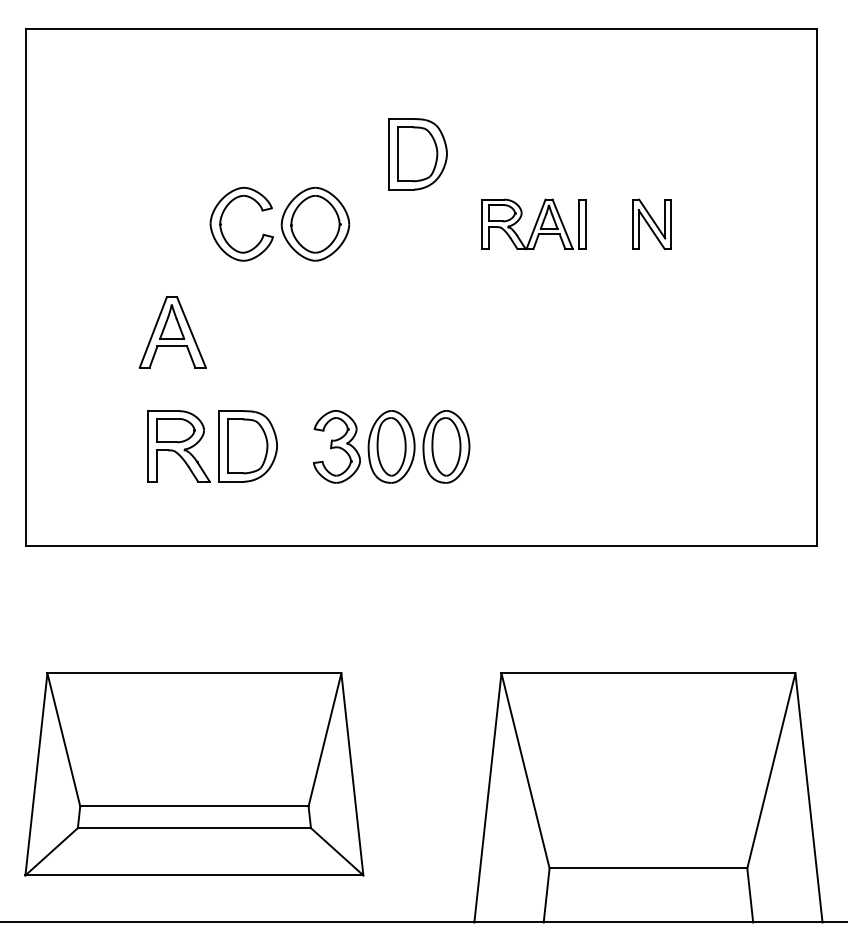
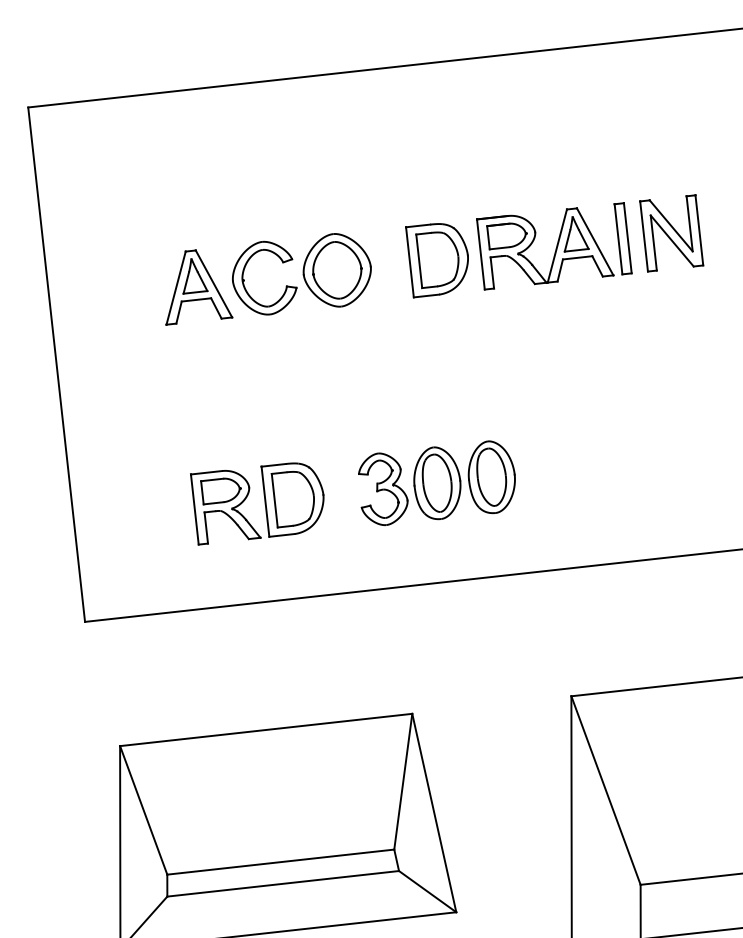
part: (417, 154) -> (438, 259), moved
part: (533, 224) -> (553, 246), size x1.43
part: (651, 224) -> (671, 233), size x1.43
part: (172, 332) -> (195, 286), moved

